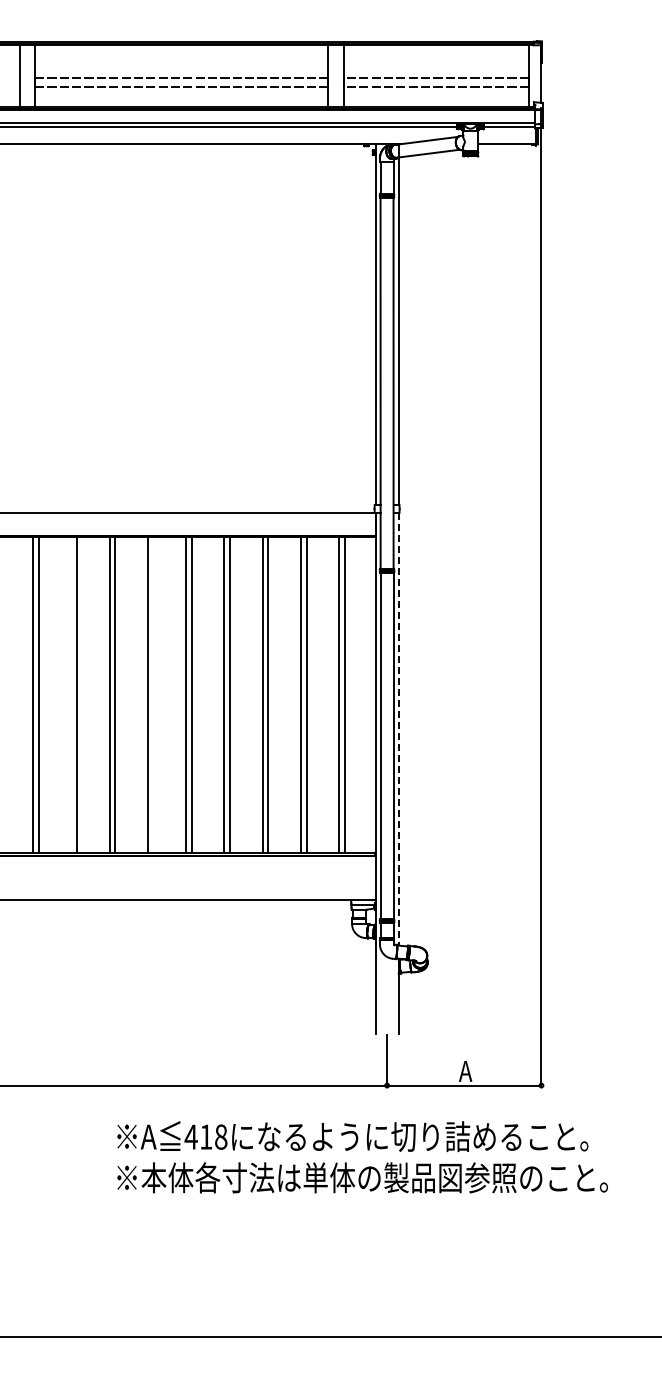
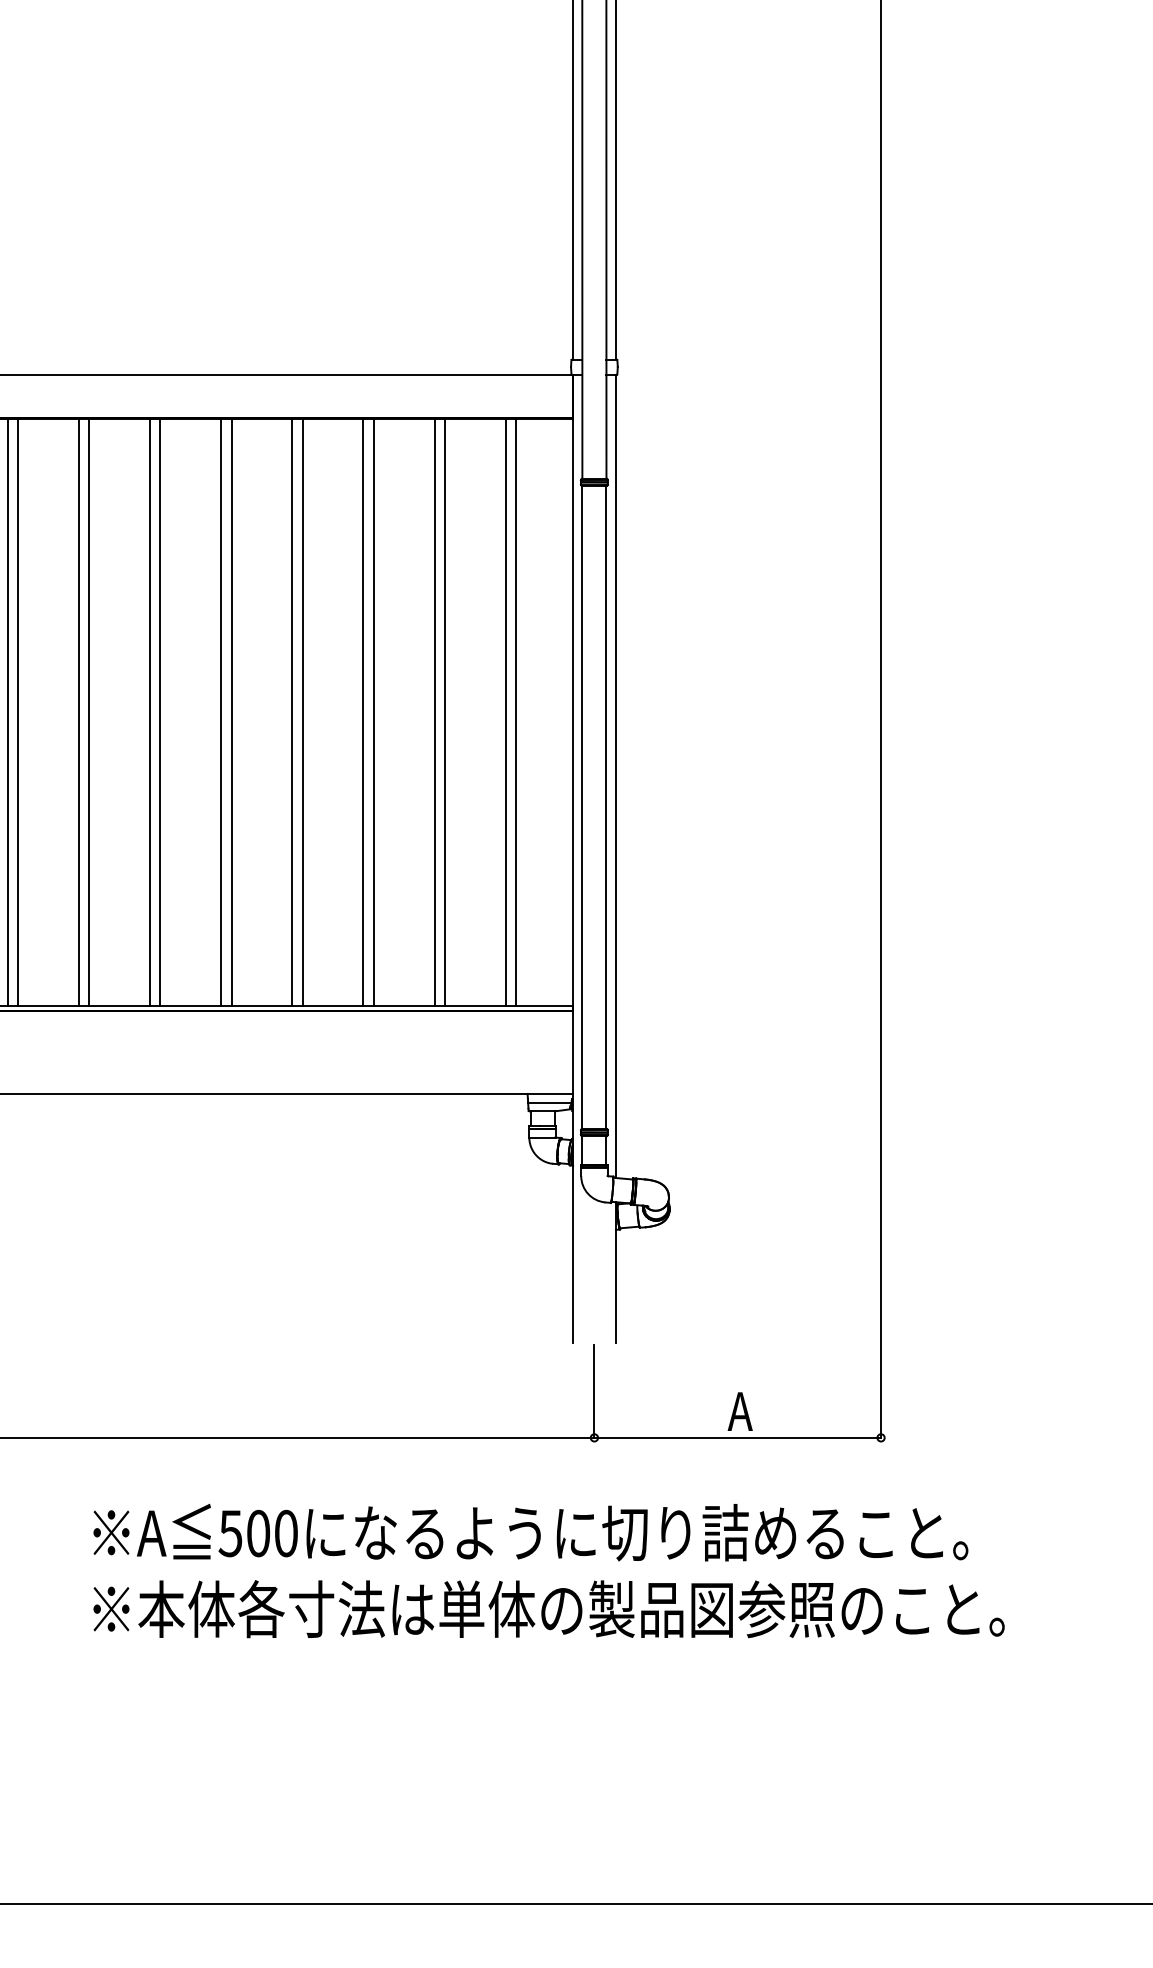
line: (71, 695) -> (8, 713), added
line: (153, 695) -> (160, 713), added
line: (398, 729) -> (615, 776), dashed -> solid
text: (205, 1136) -> (257, 1532), 418 -> 500

